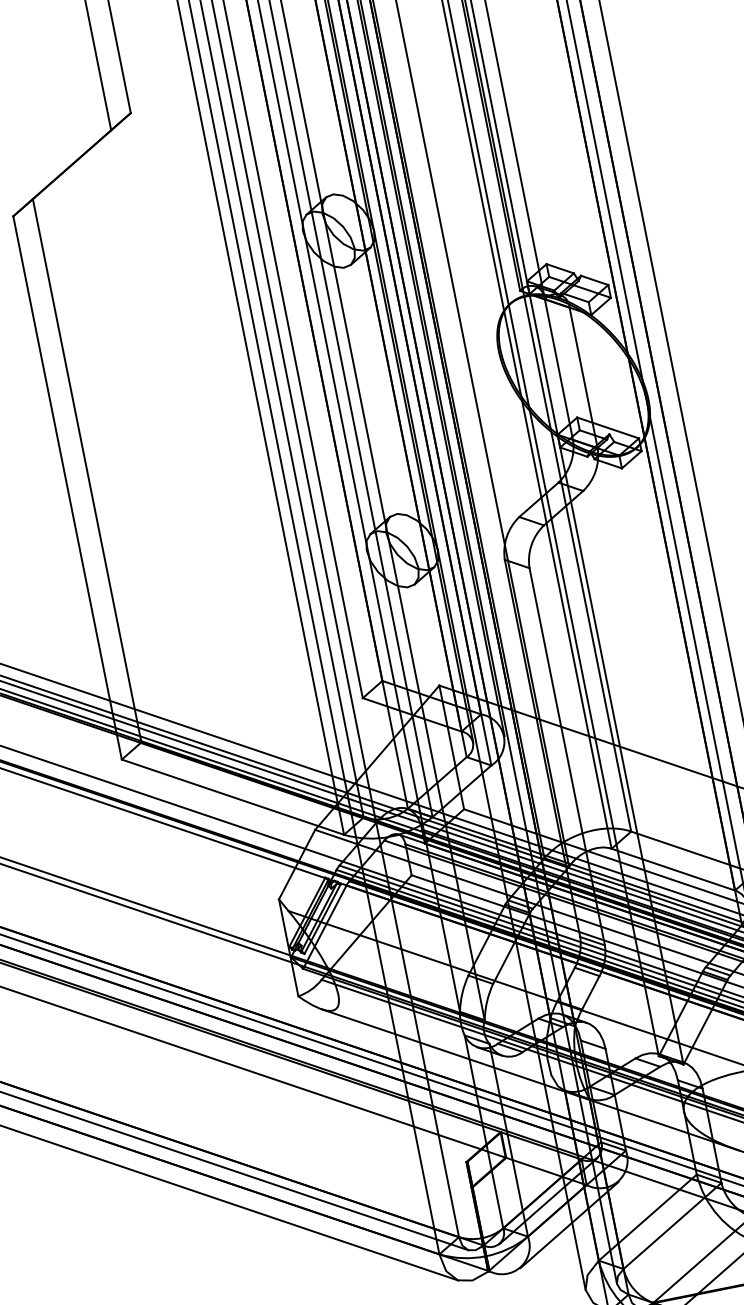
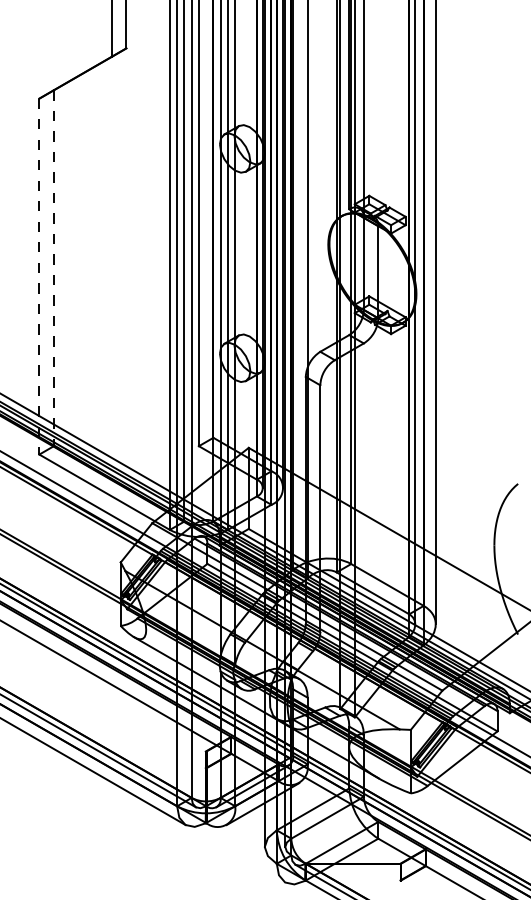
line: (86, 471) -> (53, 268), solid -> dashed
line: (67, 487) -> (39, 276), solid -> dashed

